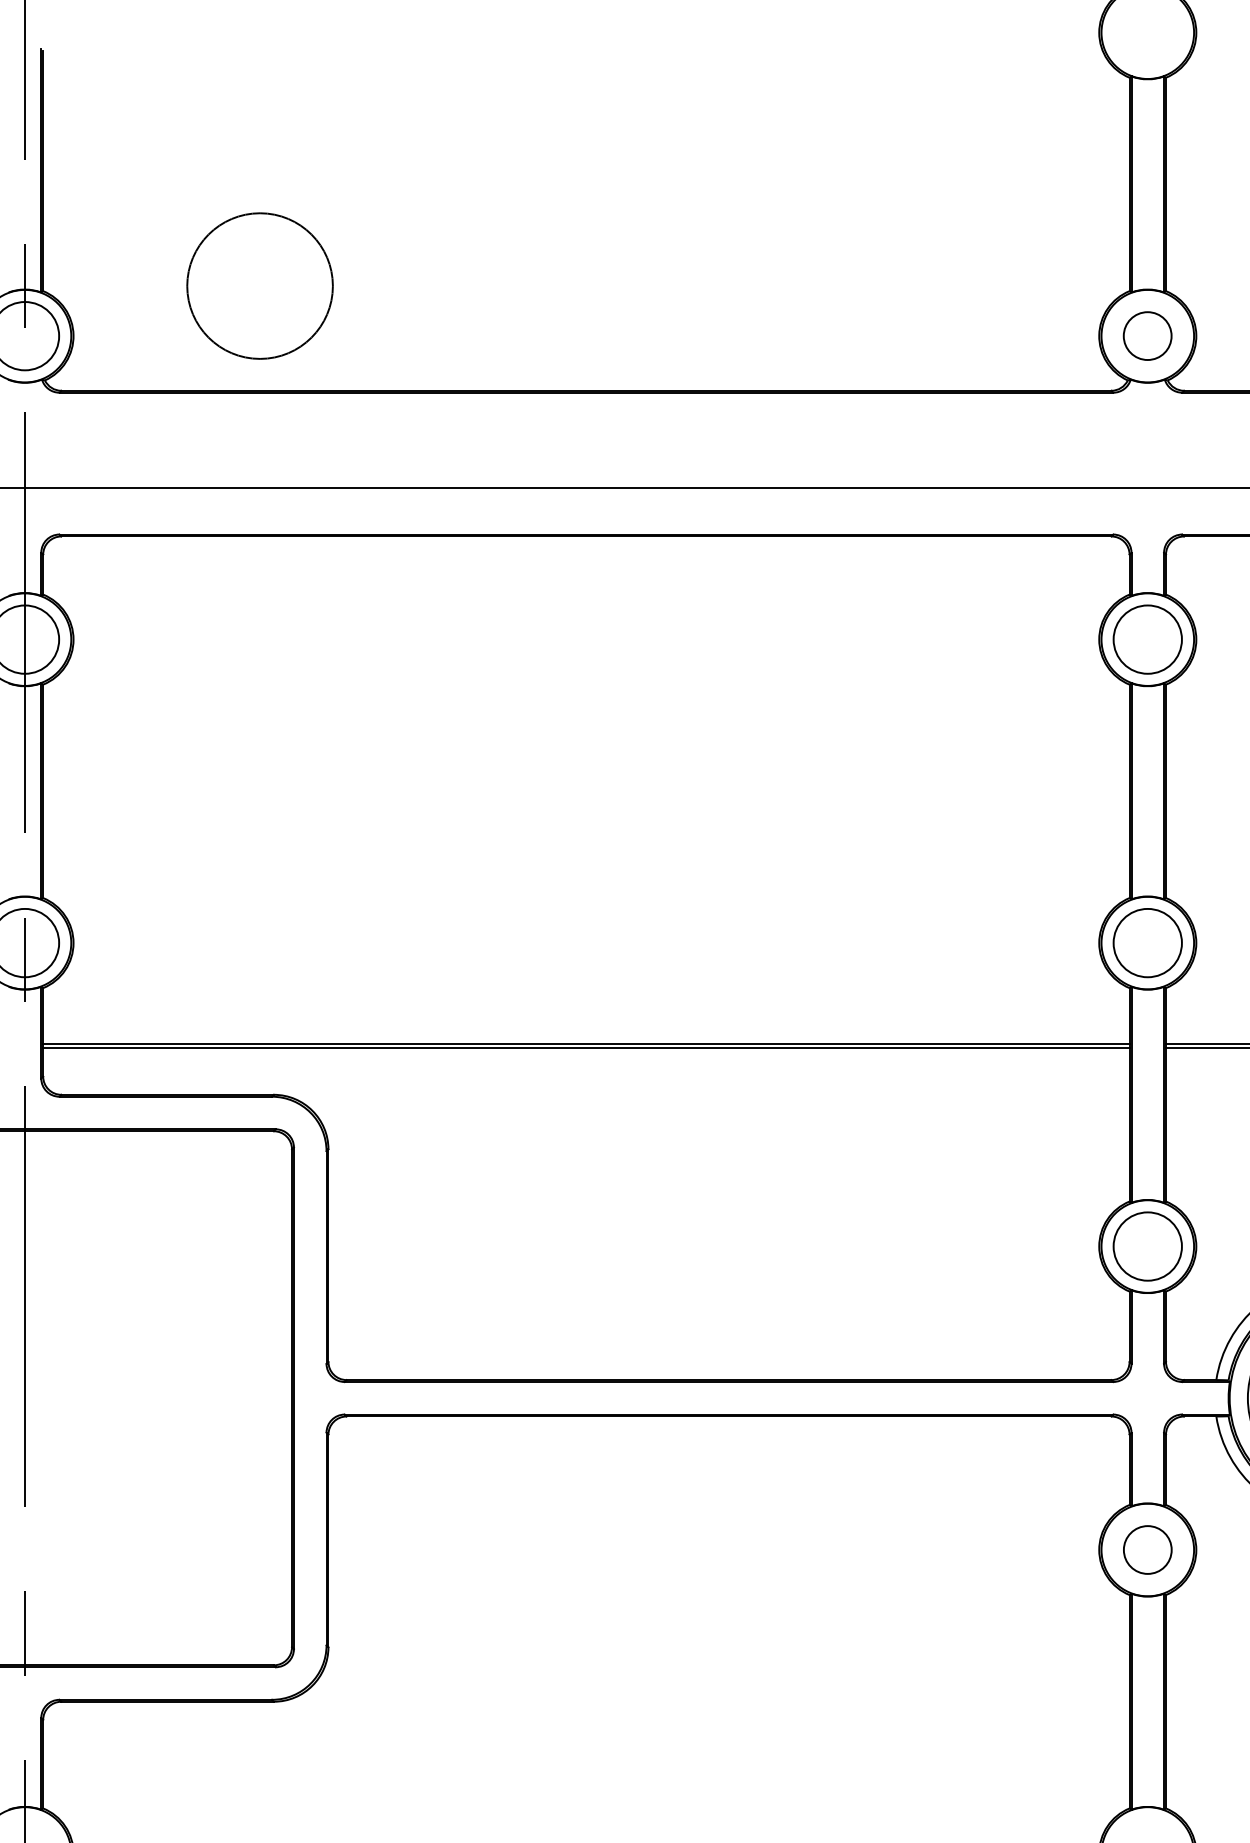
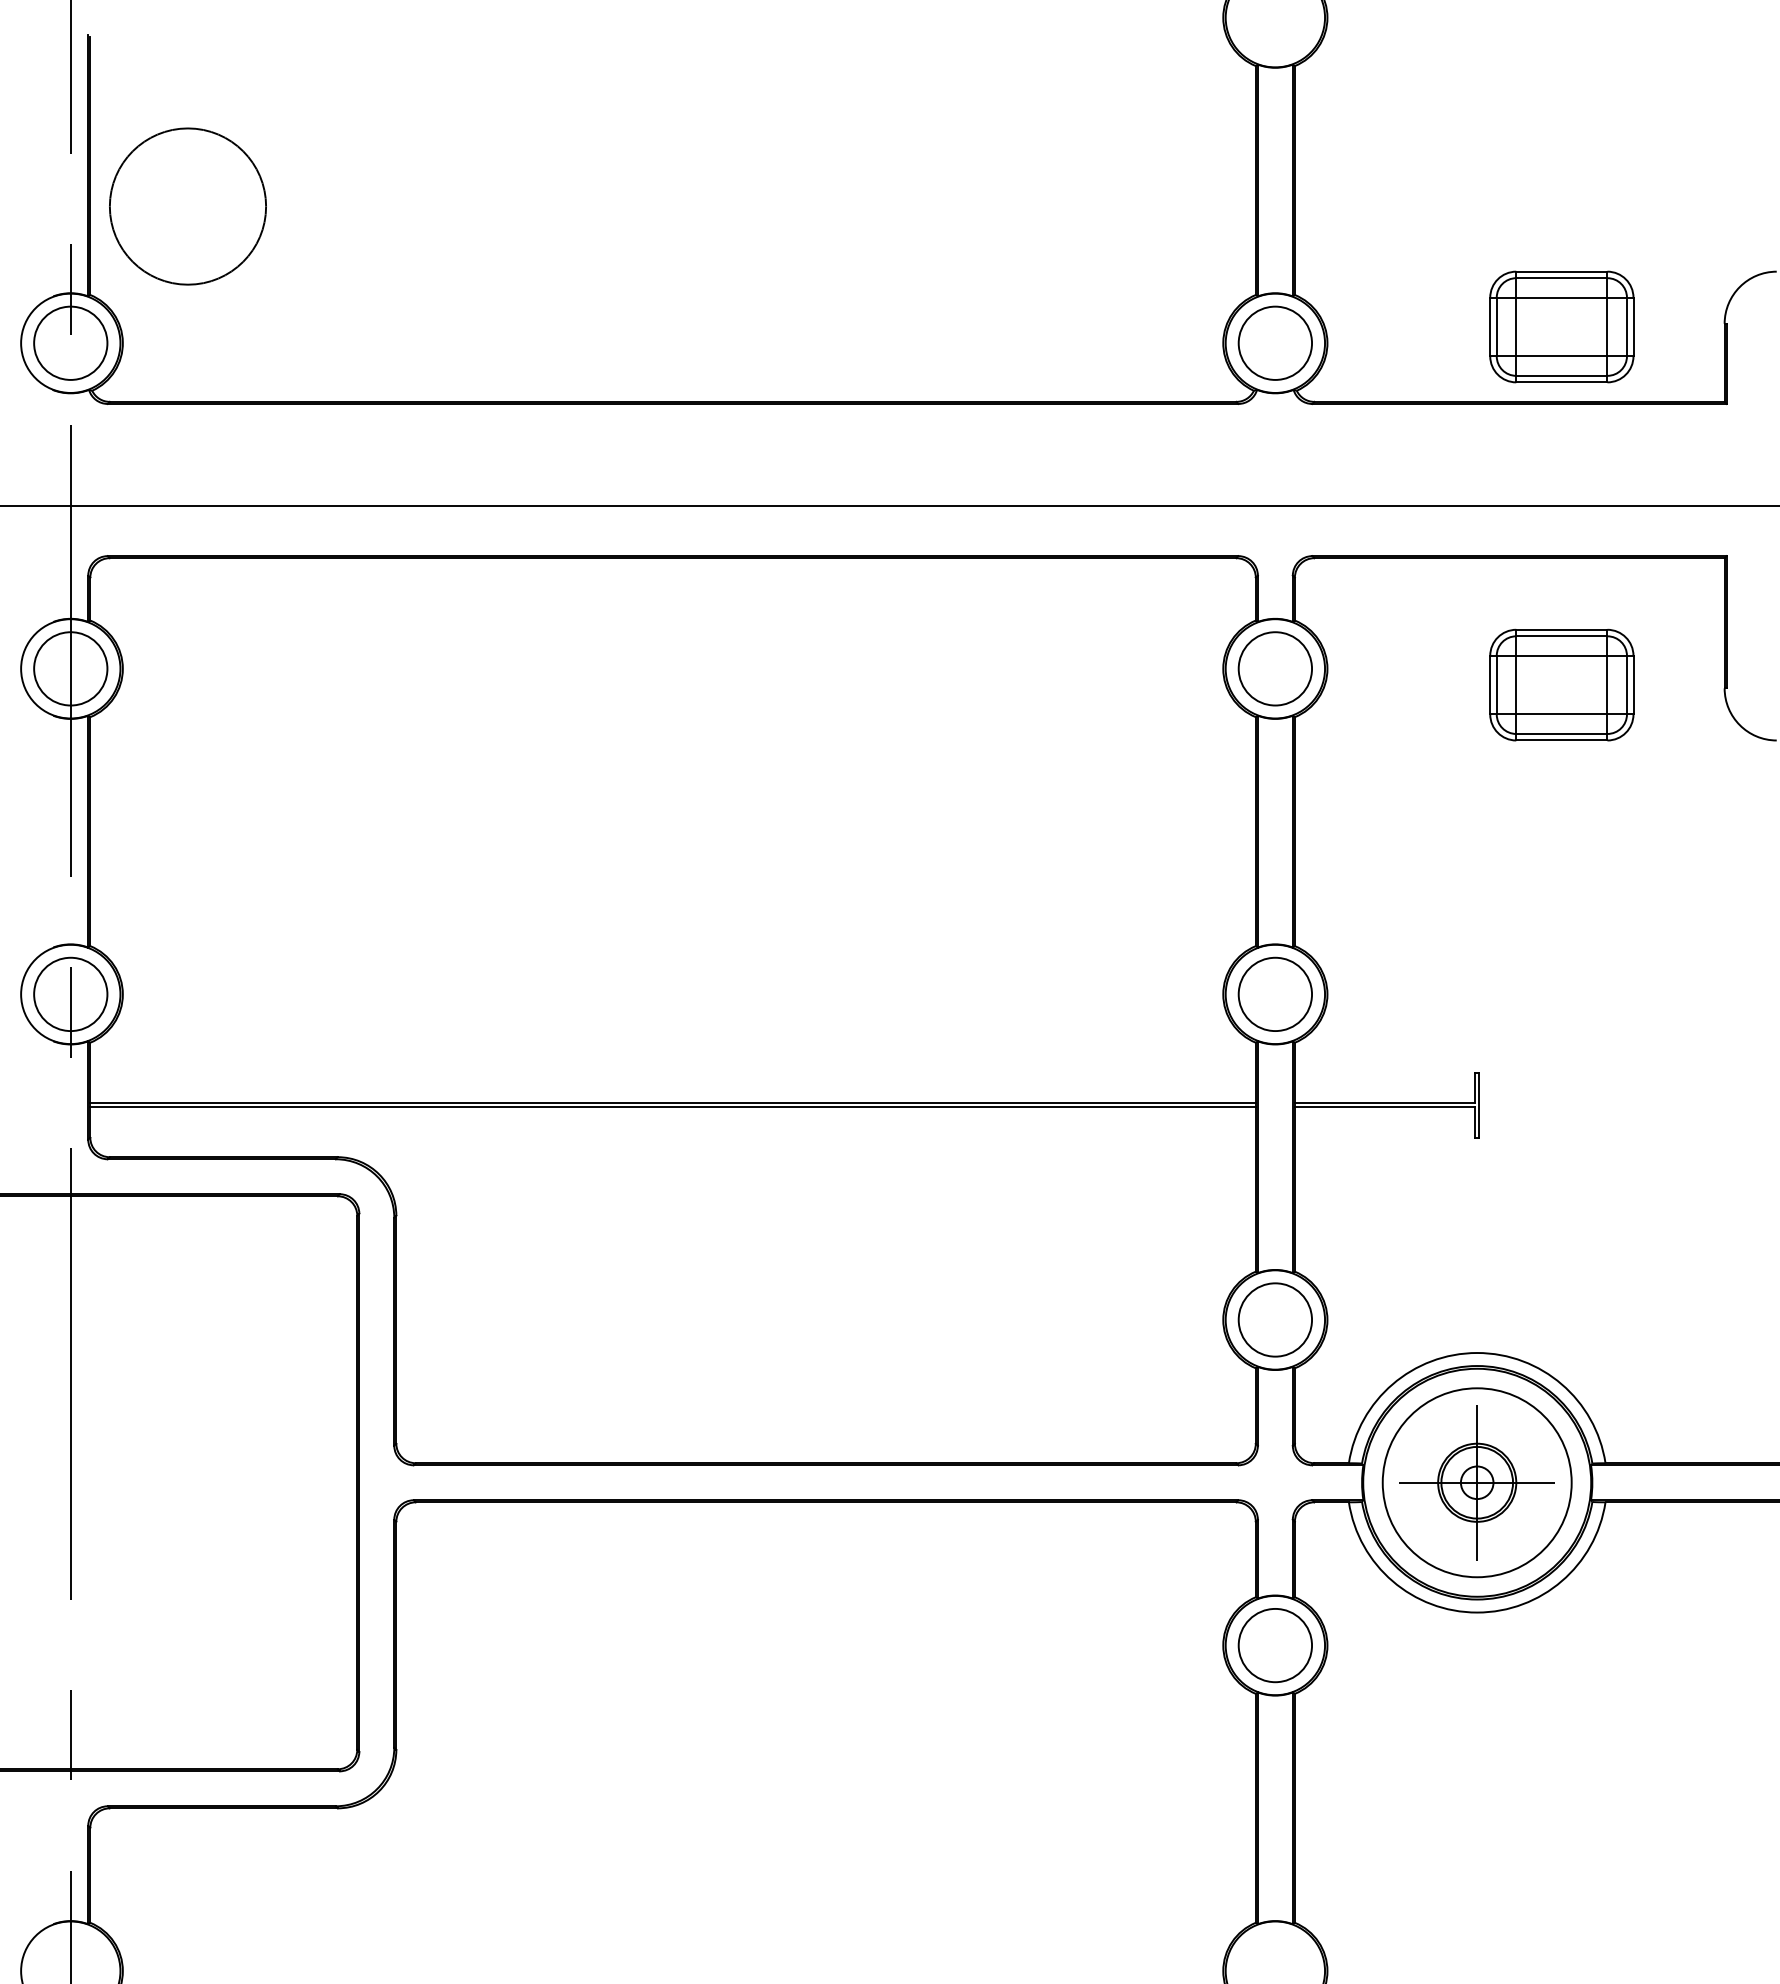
circle: (259, 286) -> (187, 206), moved
circle: (1146, 335) -> (1274, 342), size x1.43
circle: (1147, 1549) -> (1275, 1645), size x1.43

